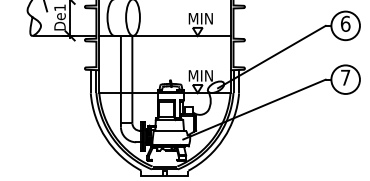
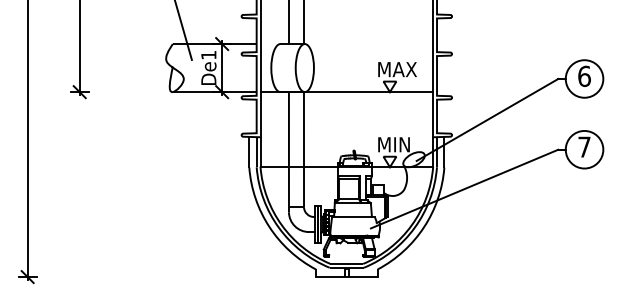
text: (208, 18) -> (404, 69), MIN -> MAX

